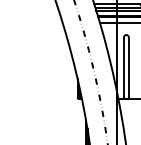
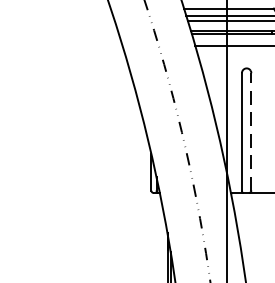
line: (128, 67) -> (250, 131), solid -> dashed

